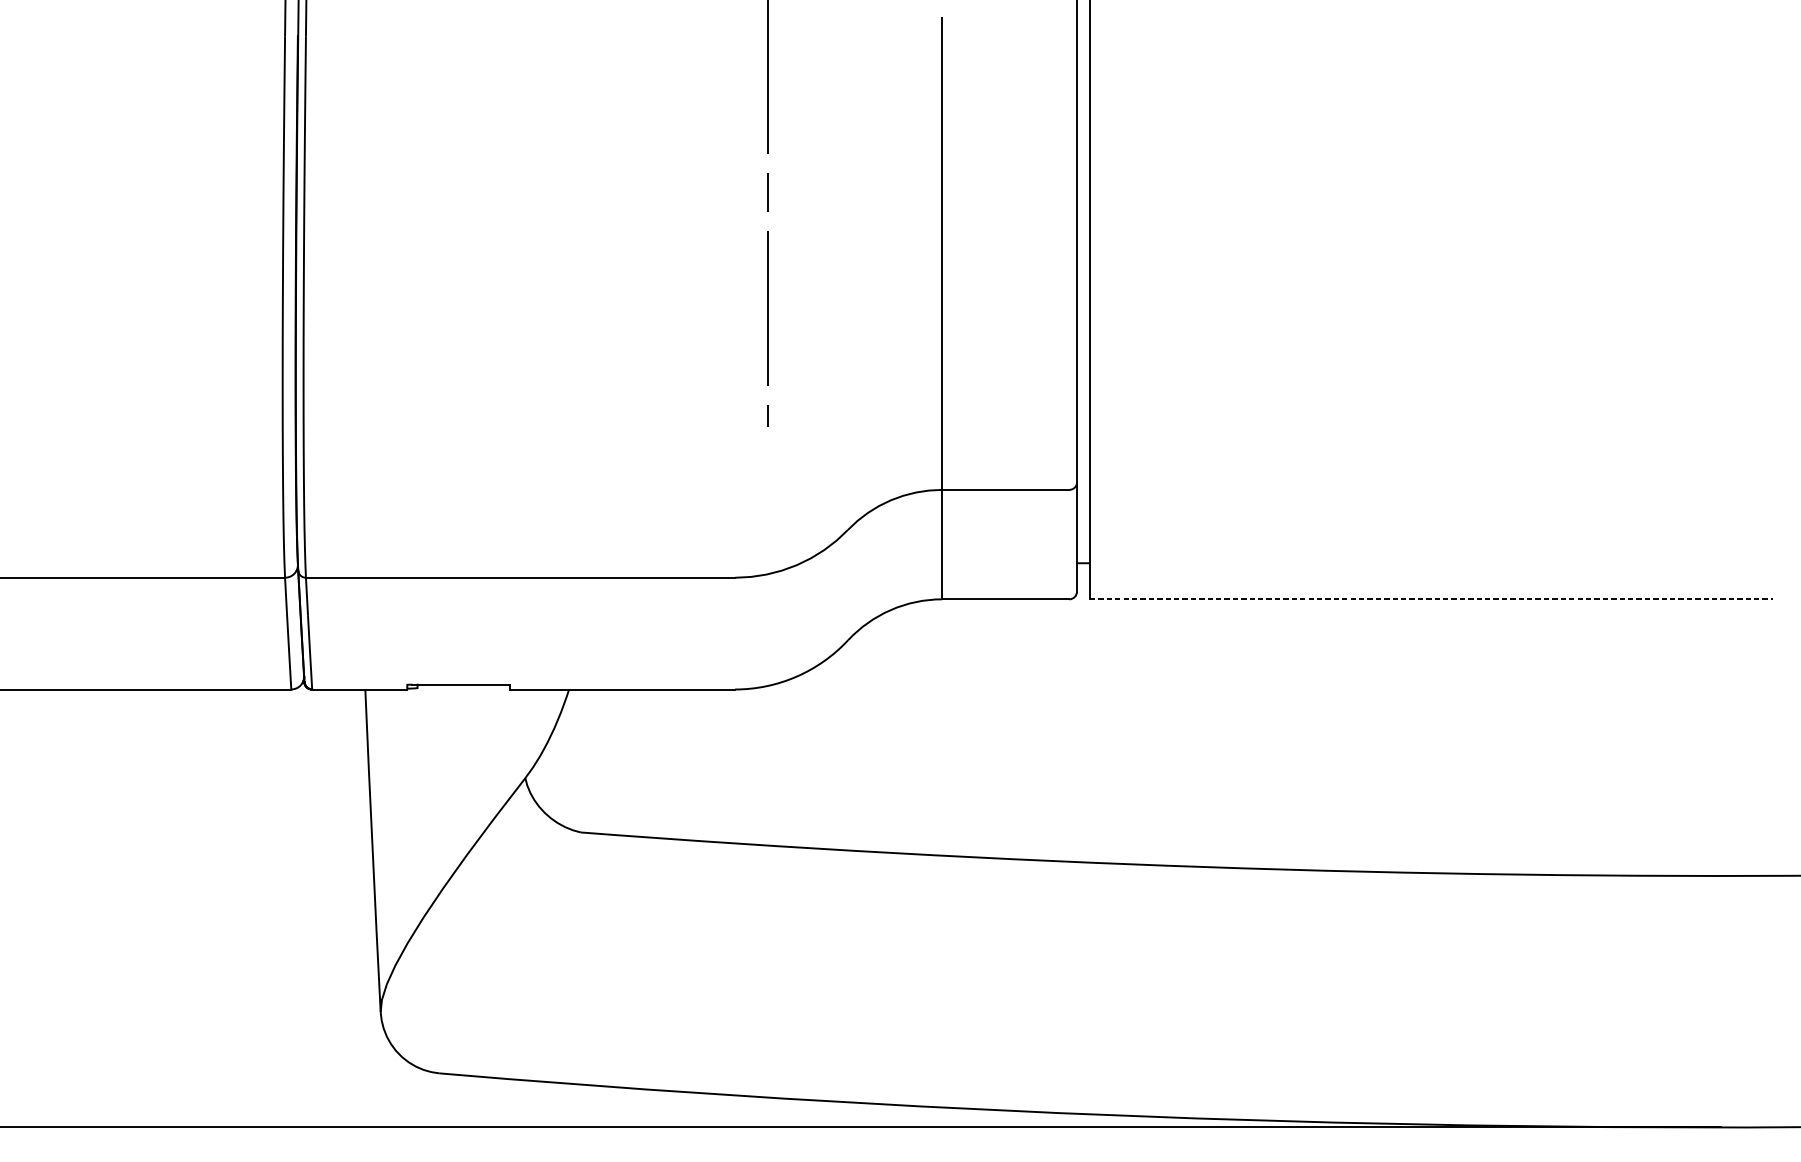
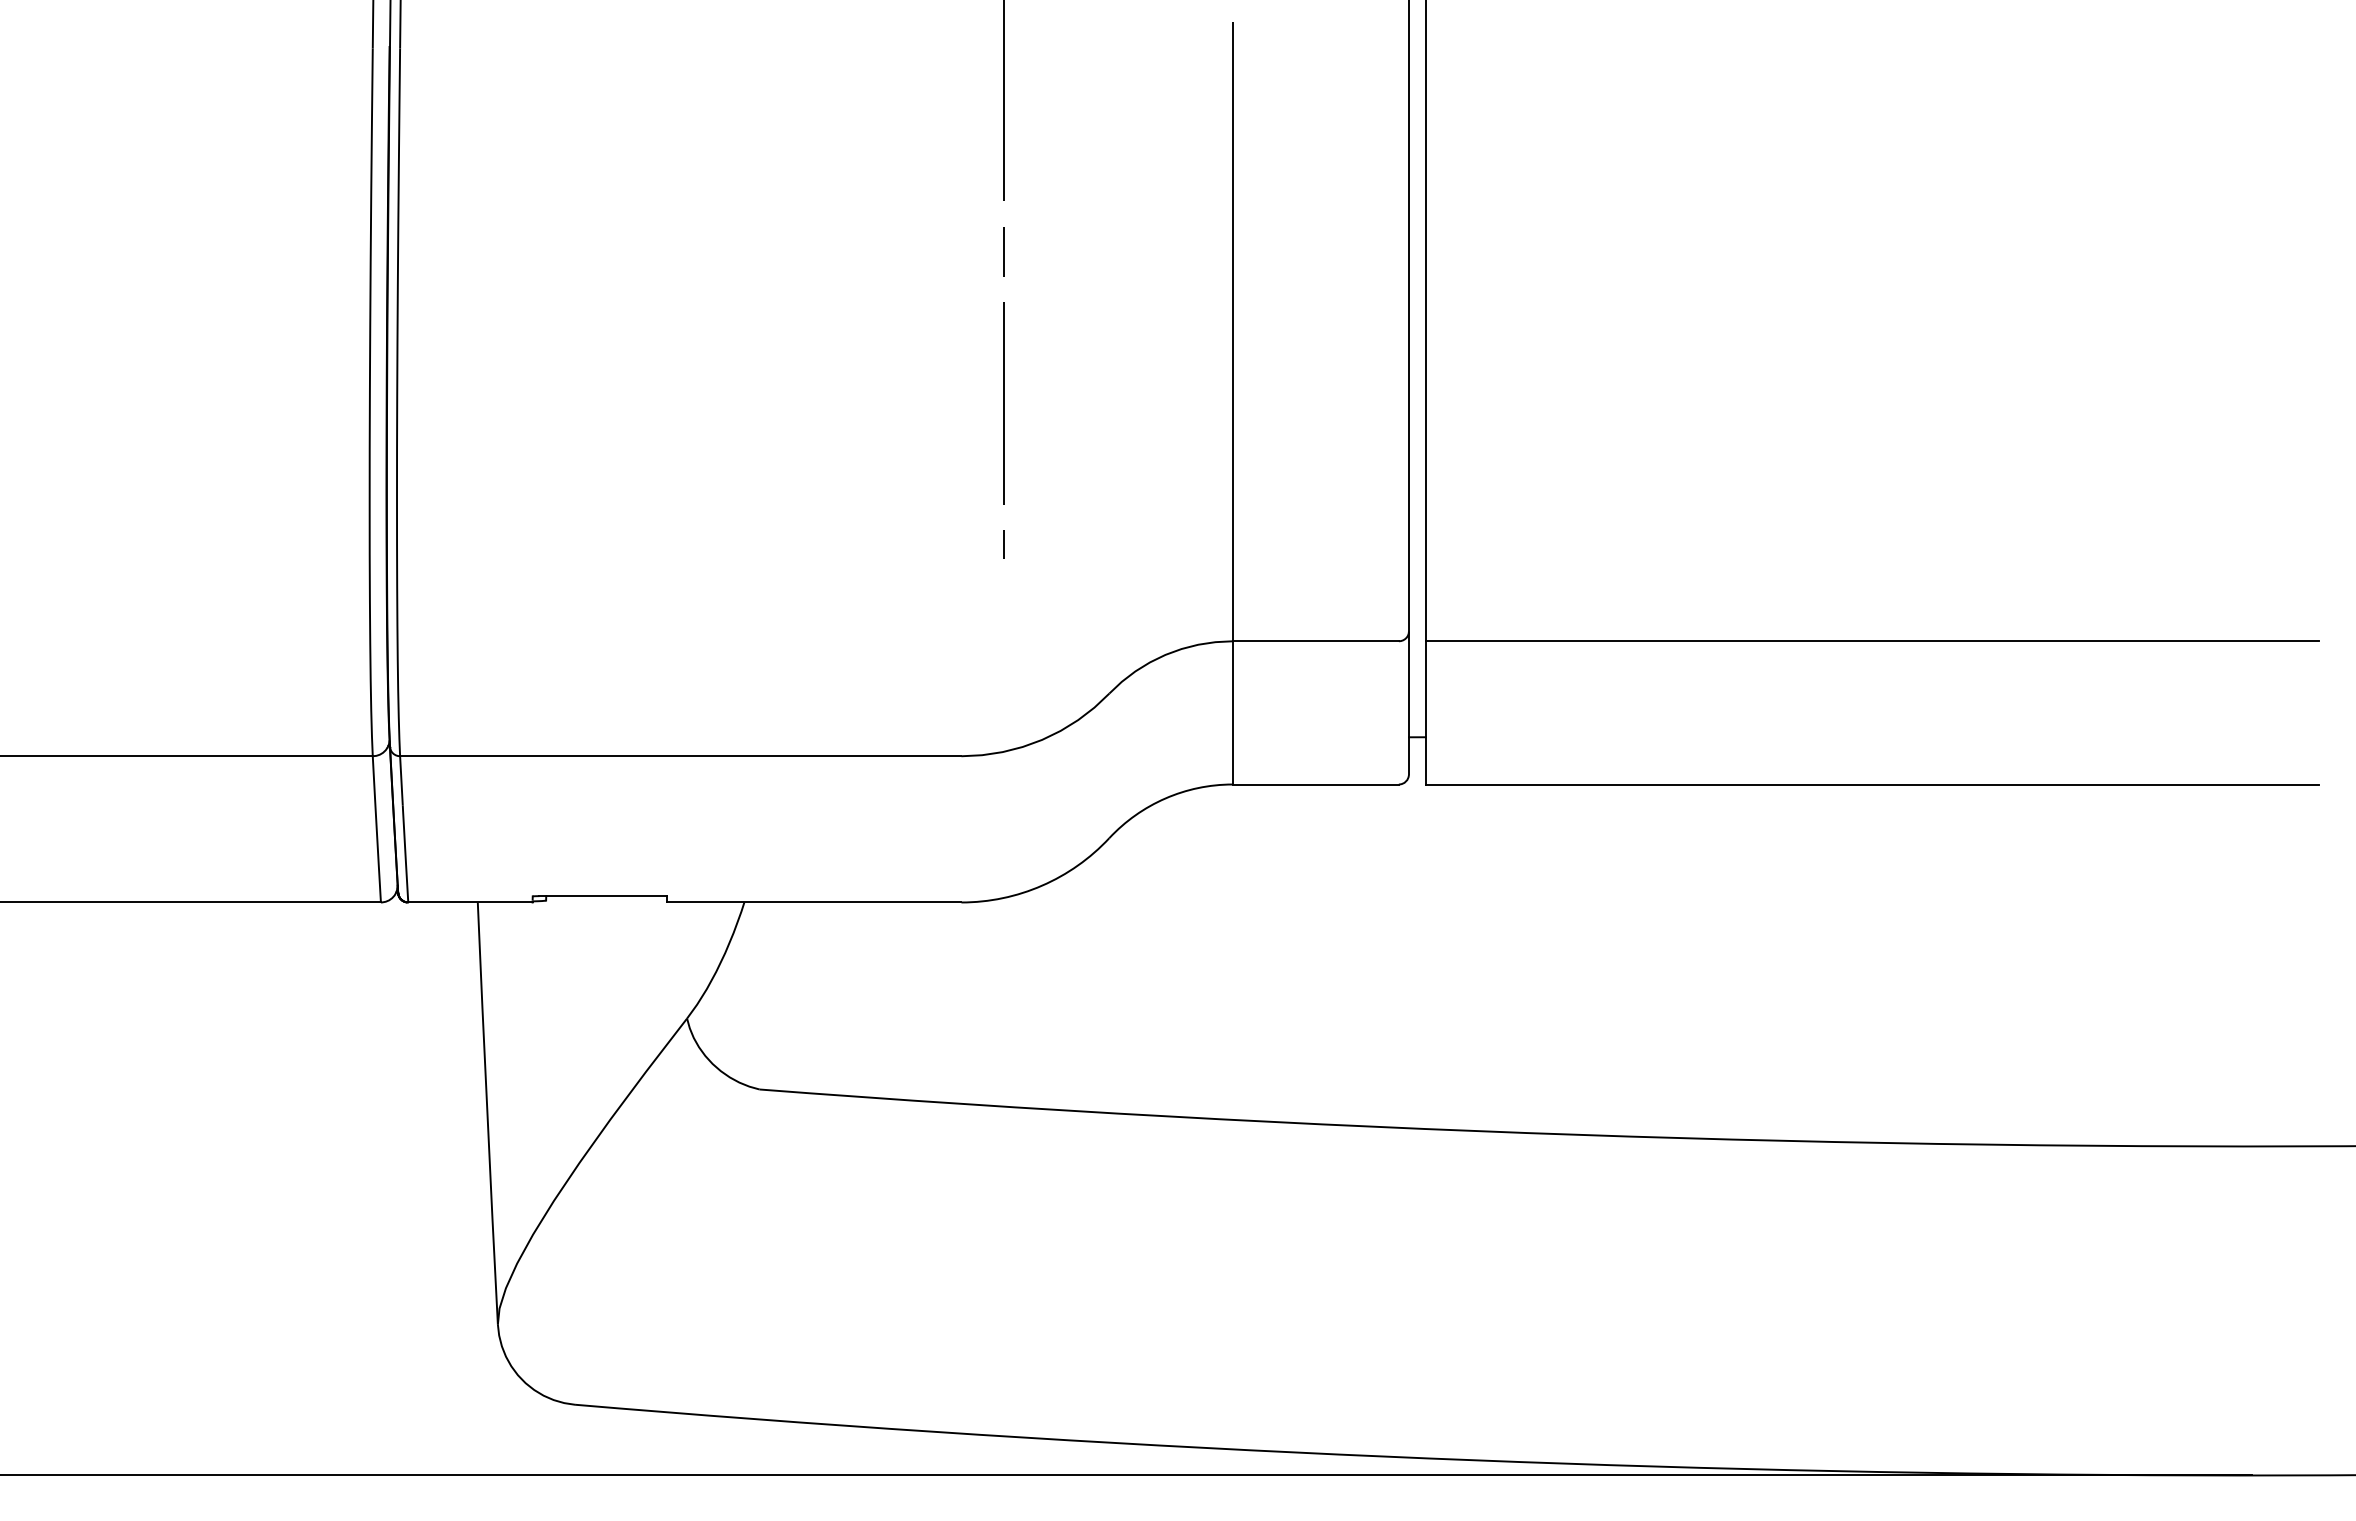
line: (1431, 490) -> (1872, 641), added
line: (1431, 599) -> (1872, 784), dashed -> solid

